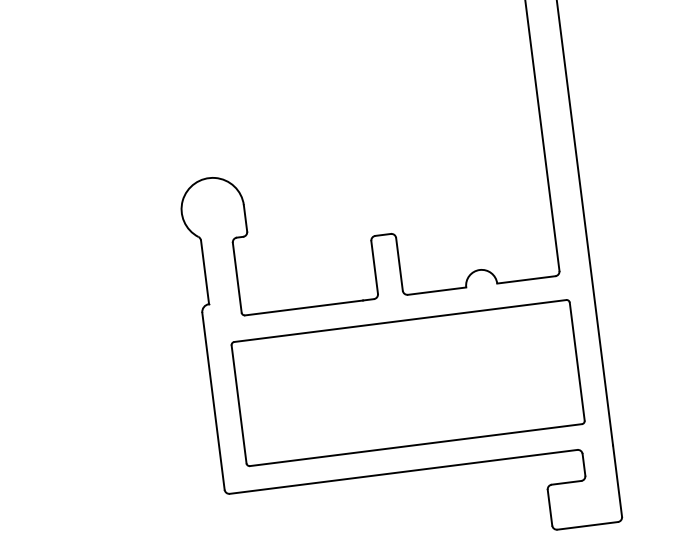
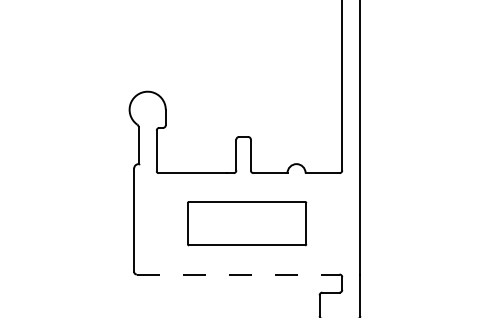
part: (406, 382) -> (246, 223), size x0.6
line: (404, 471) -> (238, 274), solid -> dashed

